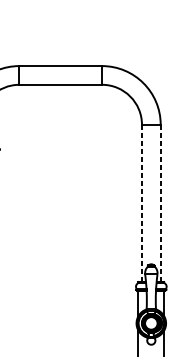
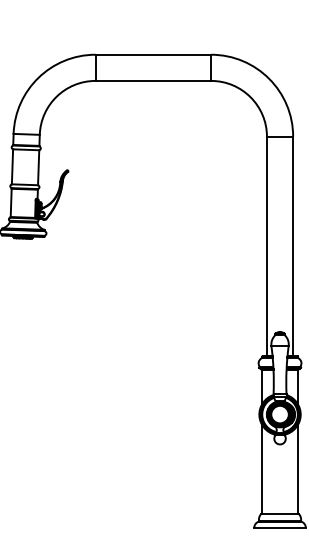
line: (141, 203) -> (266, 246), dashed -> solid
line: (160, 203) -> (293, 246), dashed -> solid

